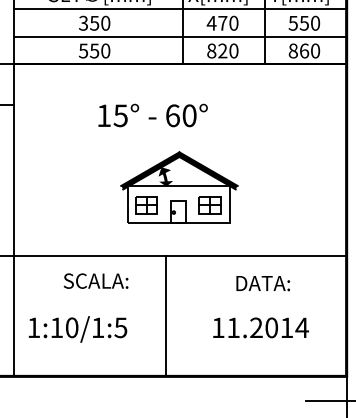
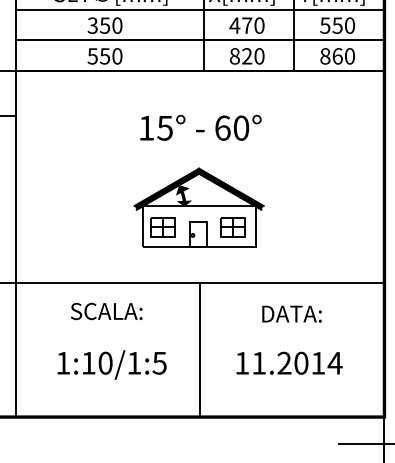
text: (152, 115) -> (200, 127), moved
line: (165, 315) -> (200, 349), moved
text: (77, 329) -> (111, 365), moved

